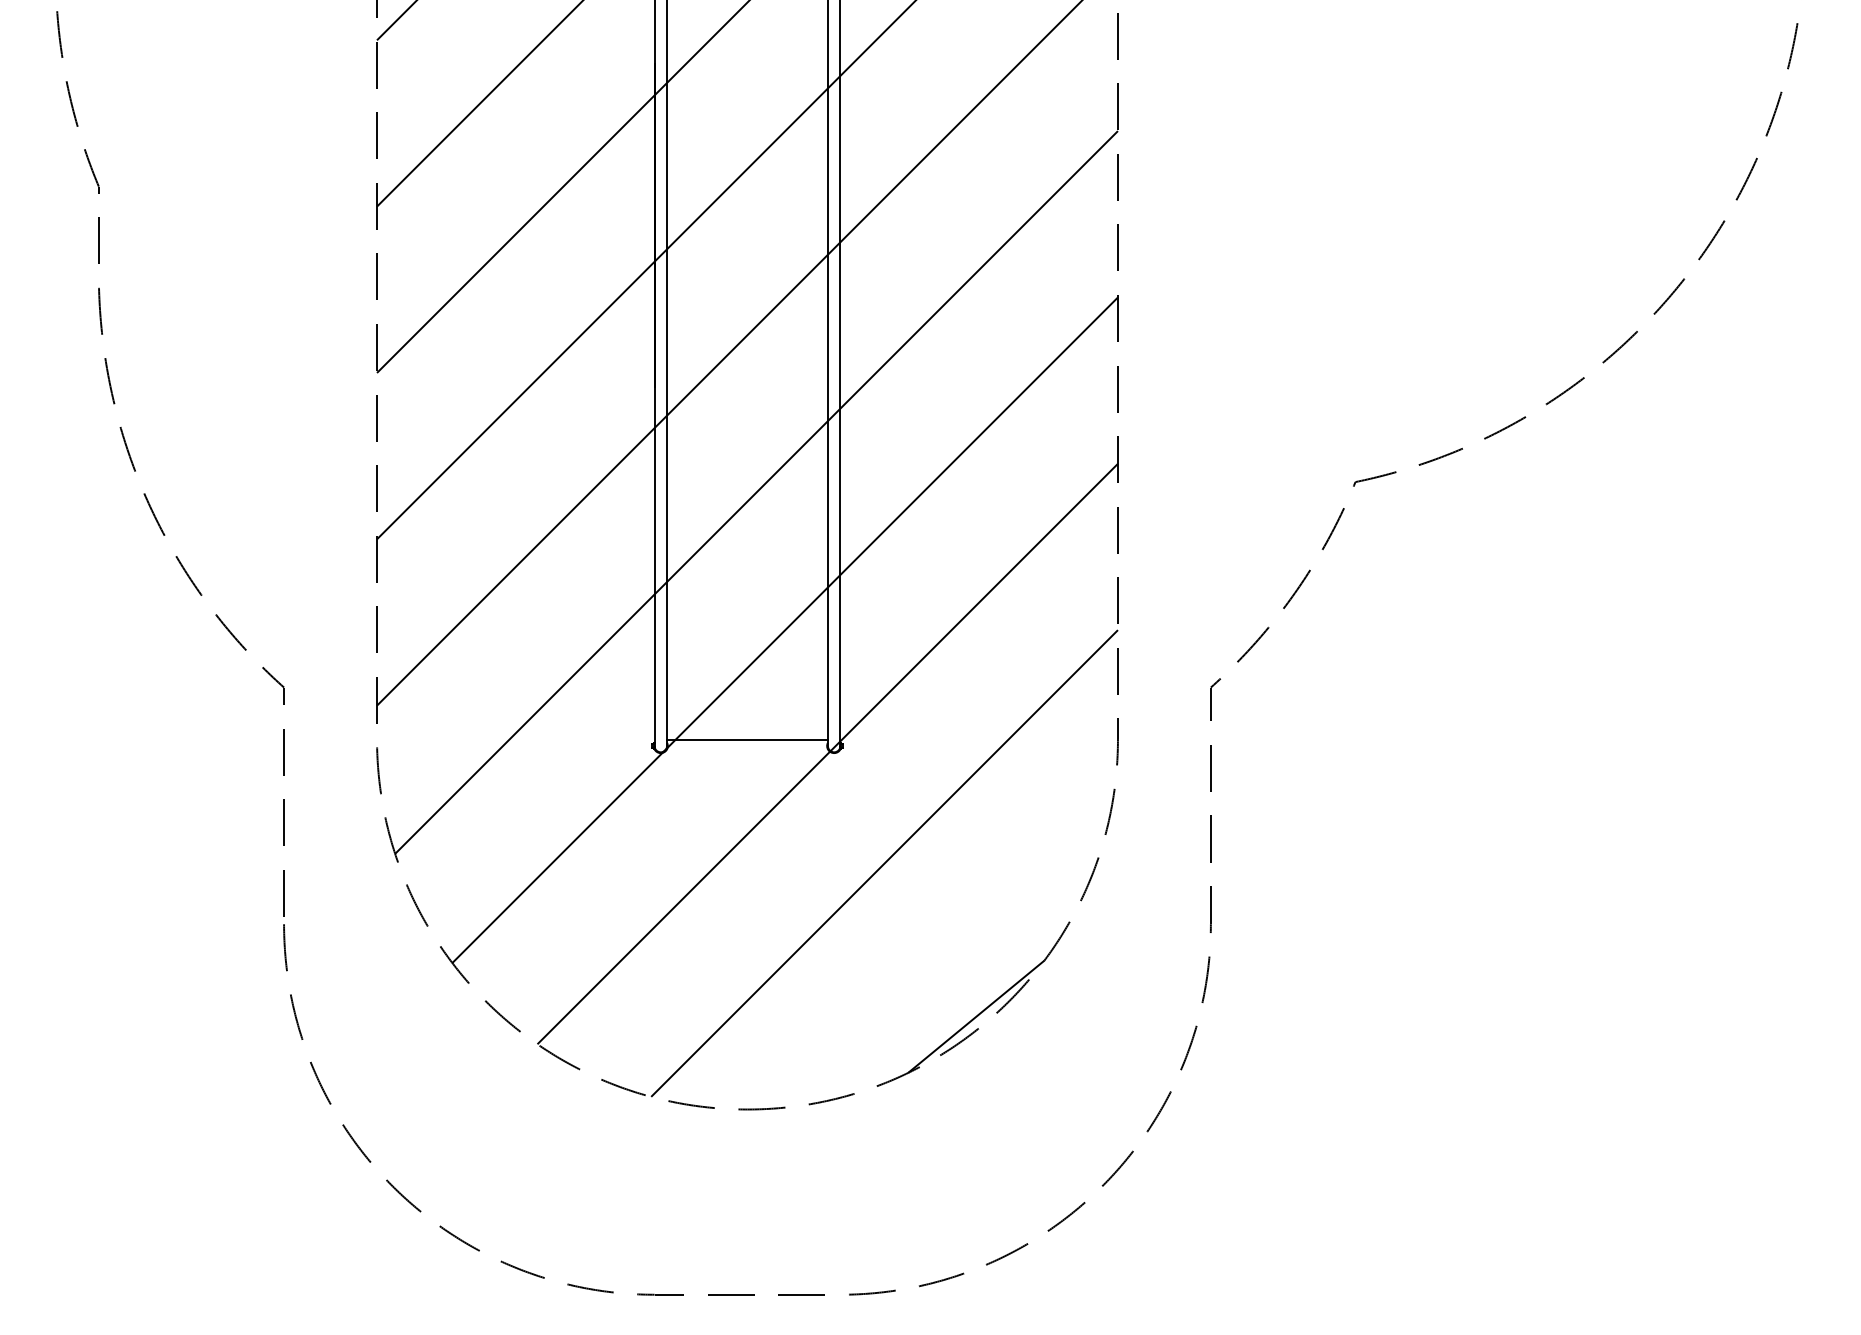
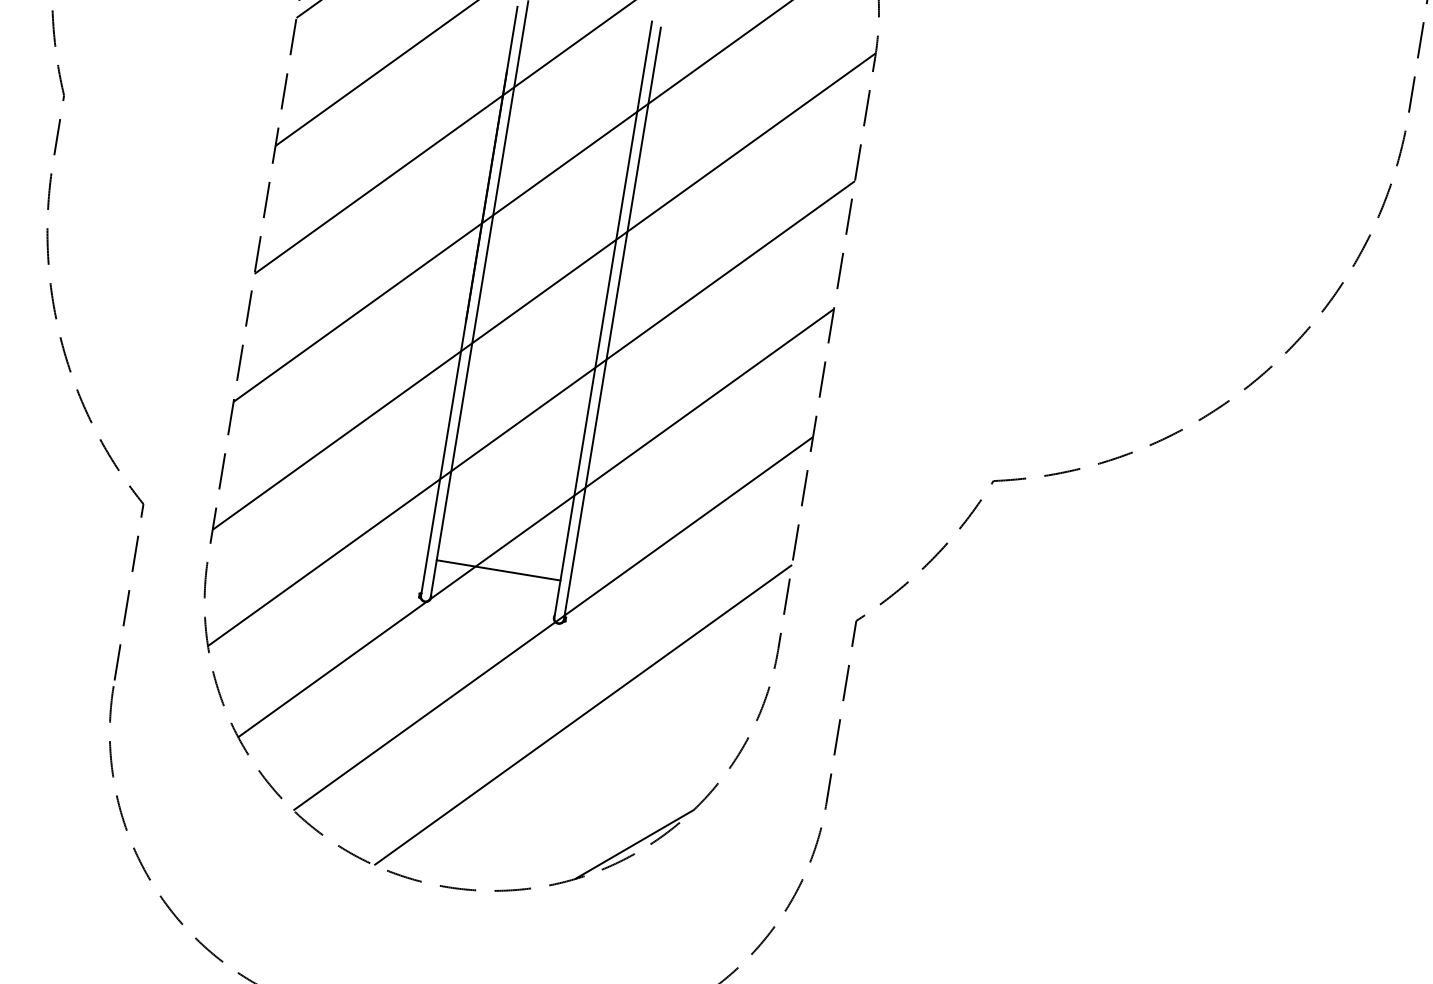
line: (747, 739) -> (498, 570), moved

